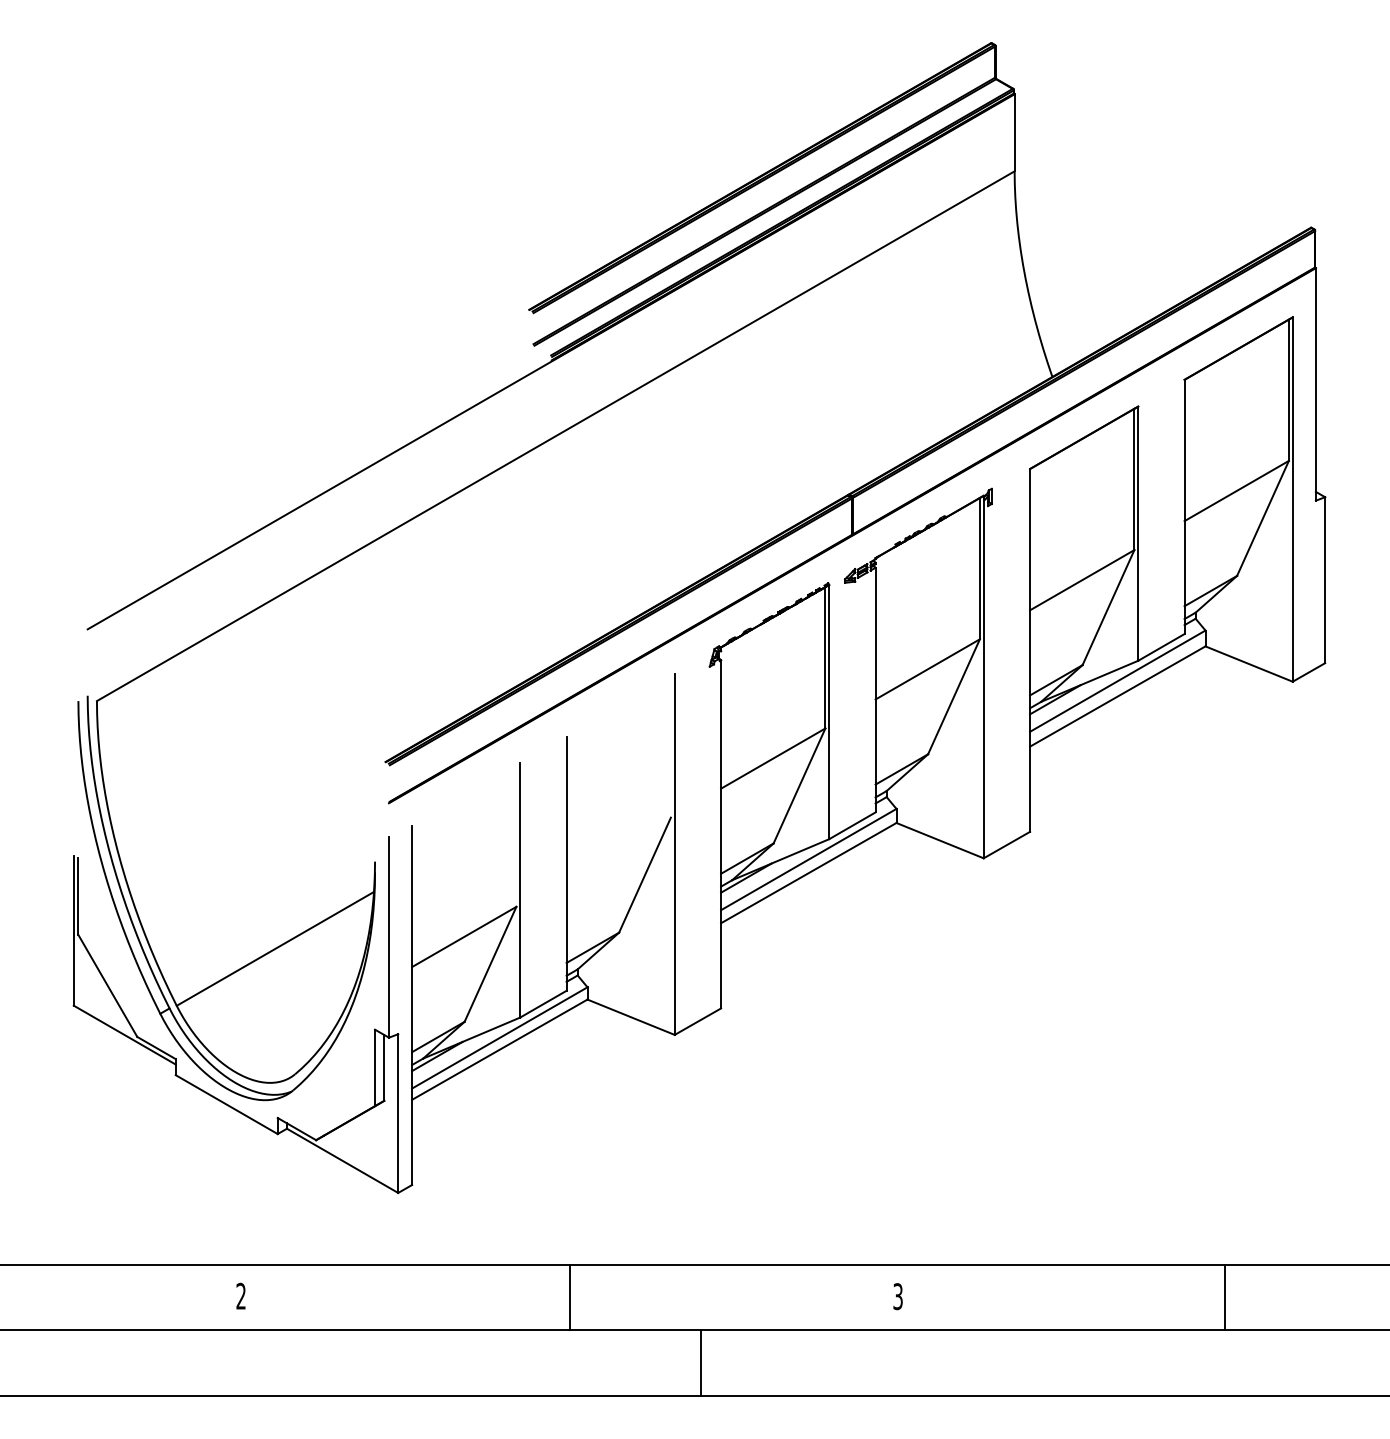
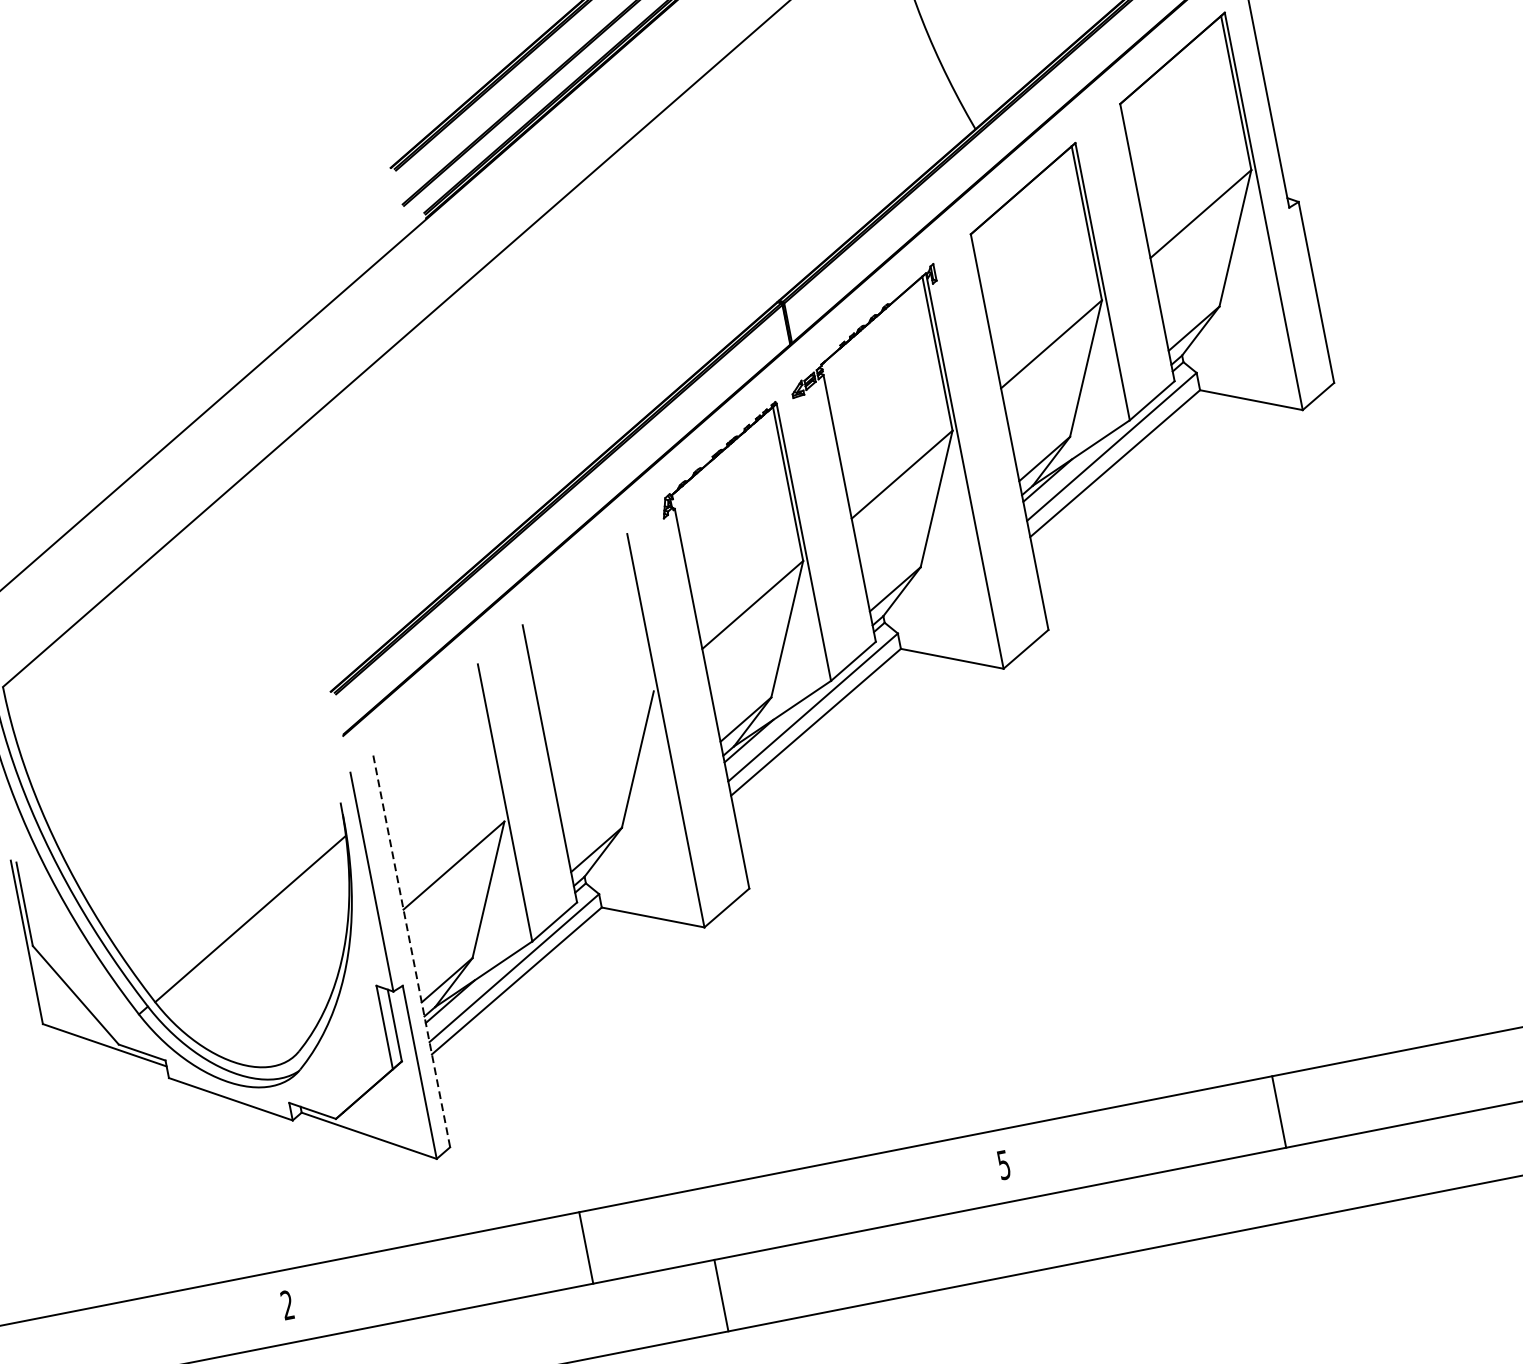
line: (412, 1005) -> (412, 951), solid -> dashed
text: (897, 1296) -> (1003, 1164), 3 -> 5
line: (569, 1297) -> (585, 1248), moved
line: (1225, 1297) -> (1279, 1111), moved
line: (700, 1362) -> (720, 1295), moved

